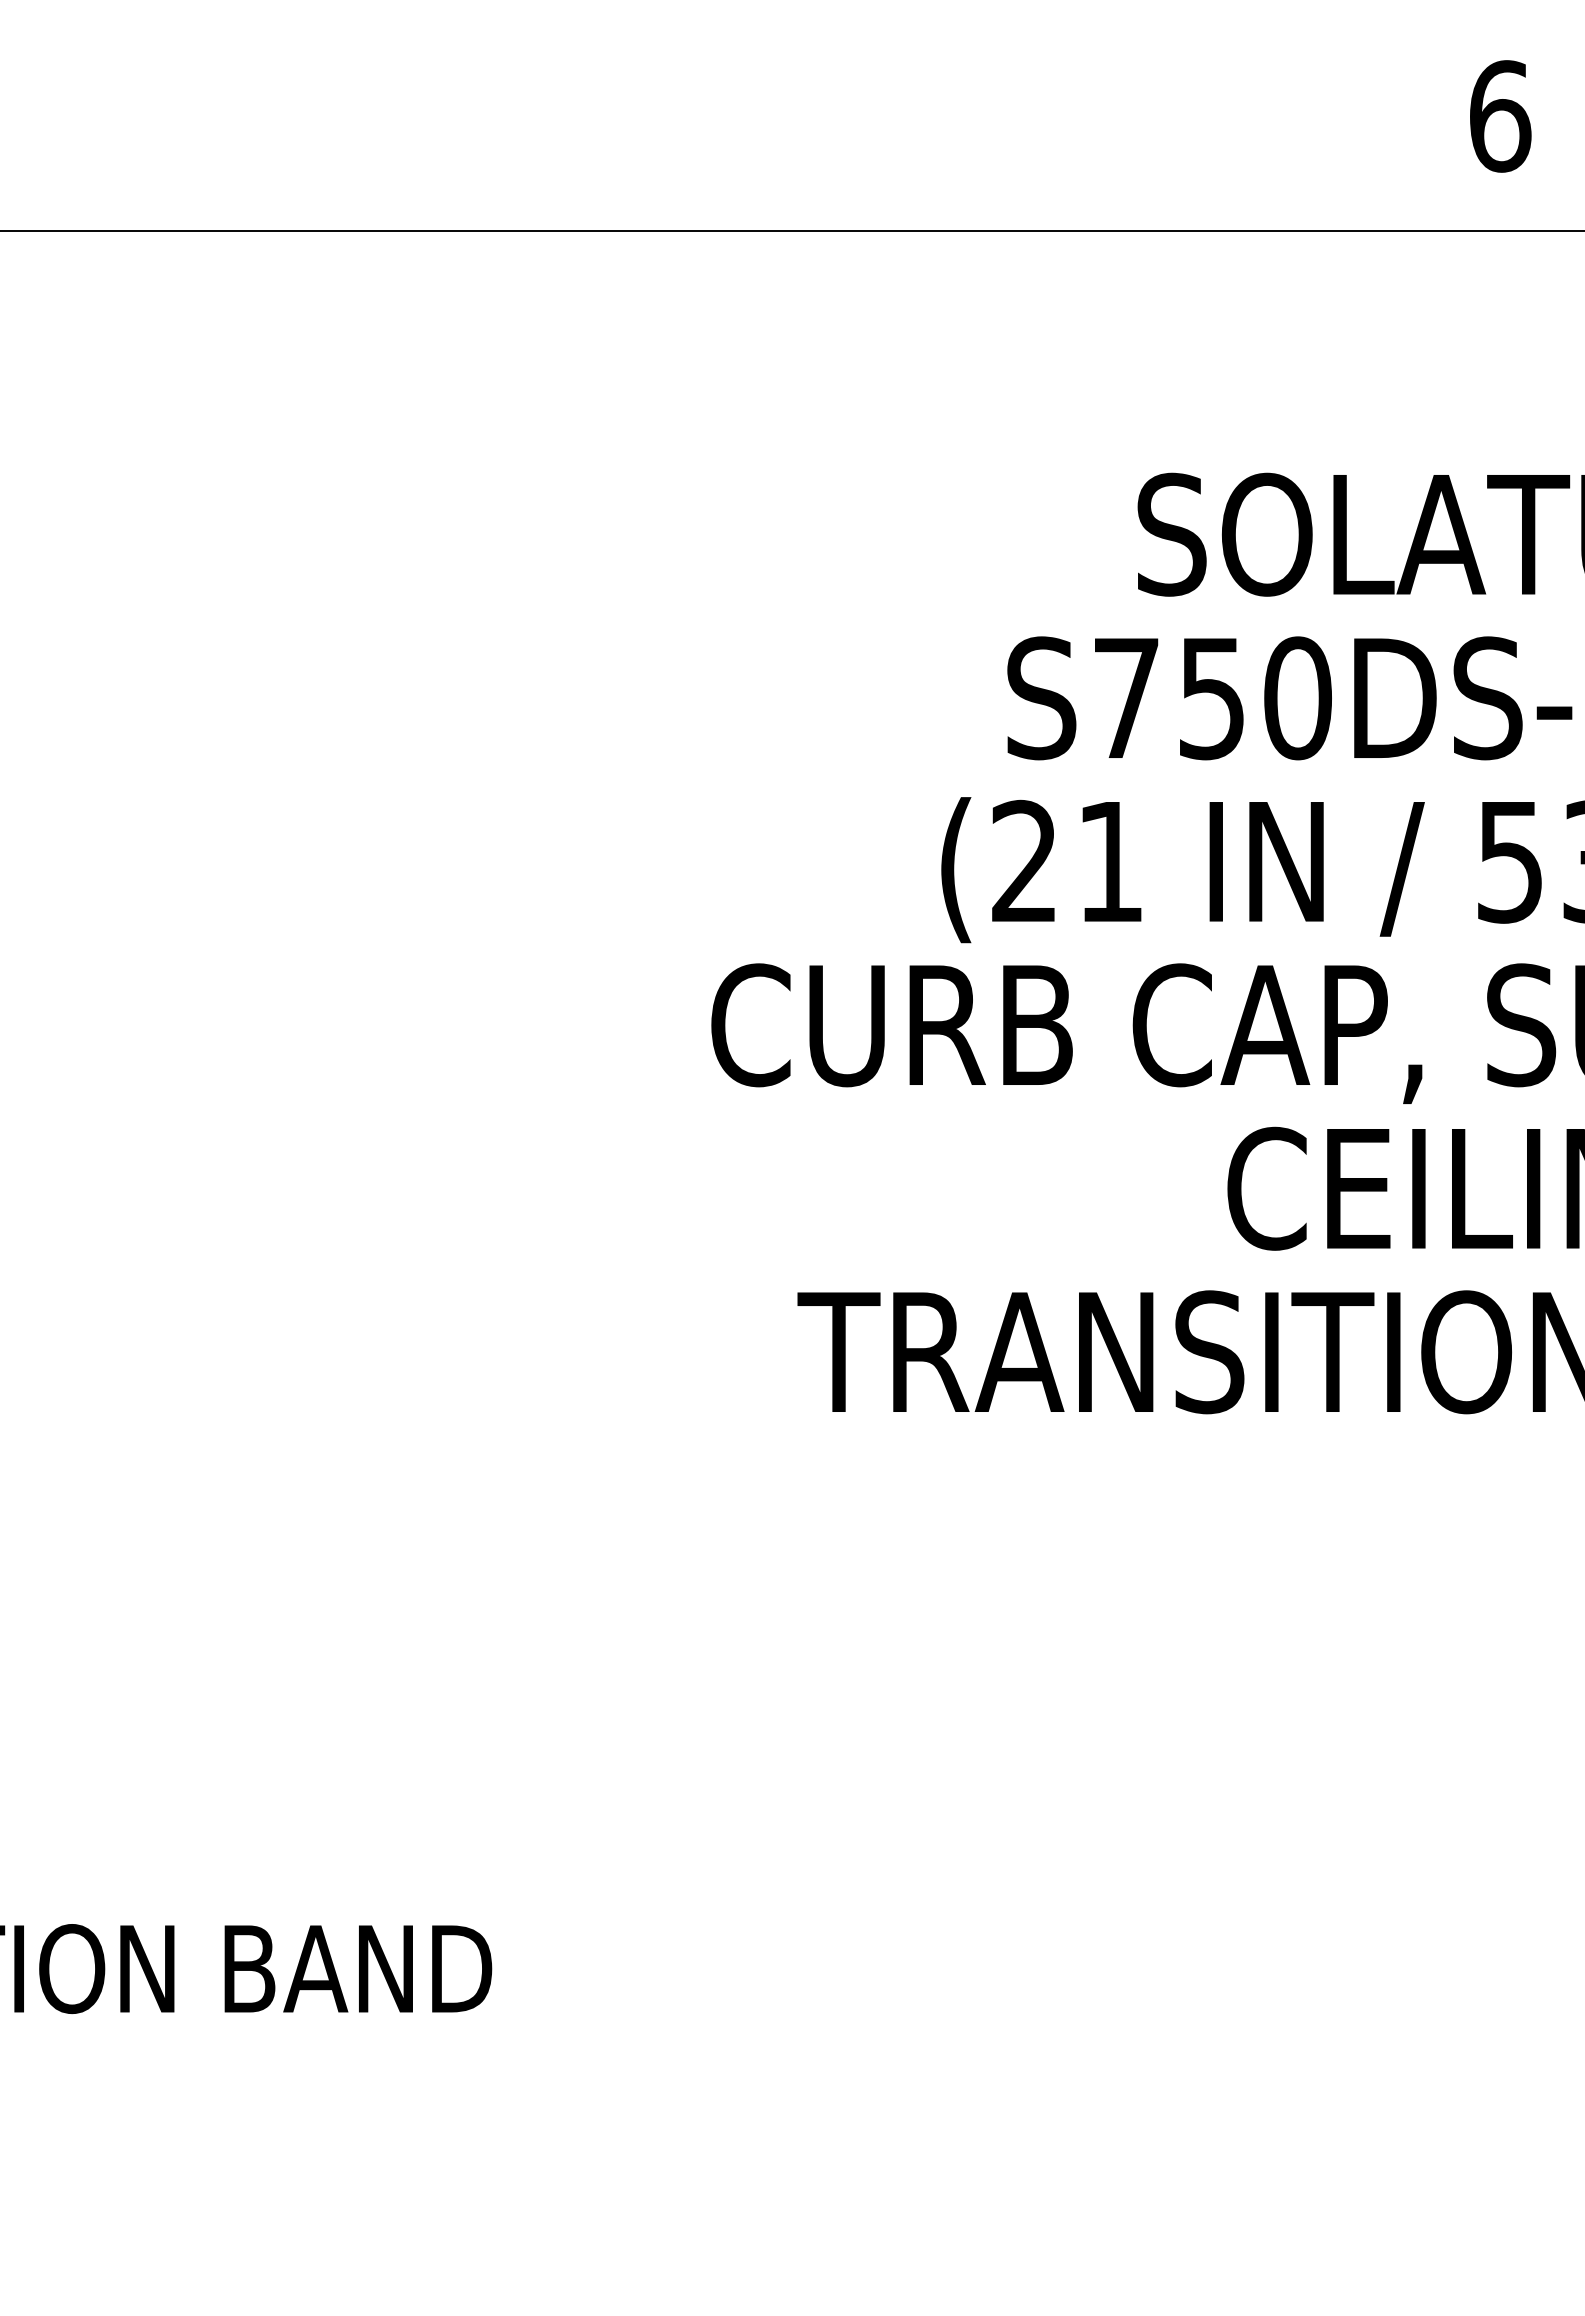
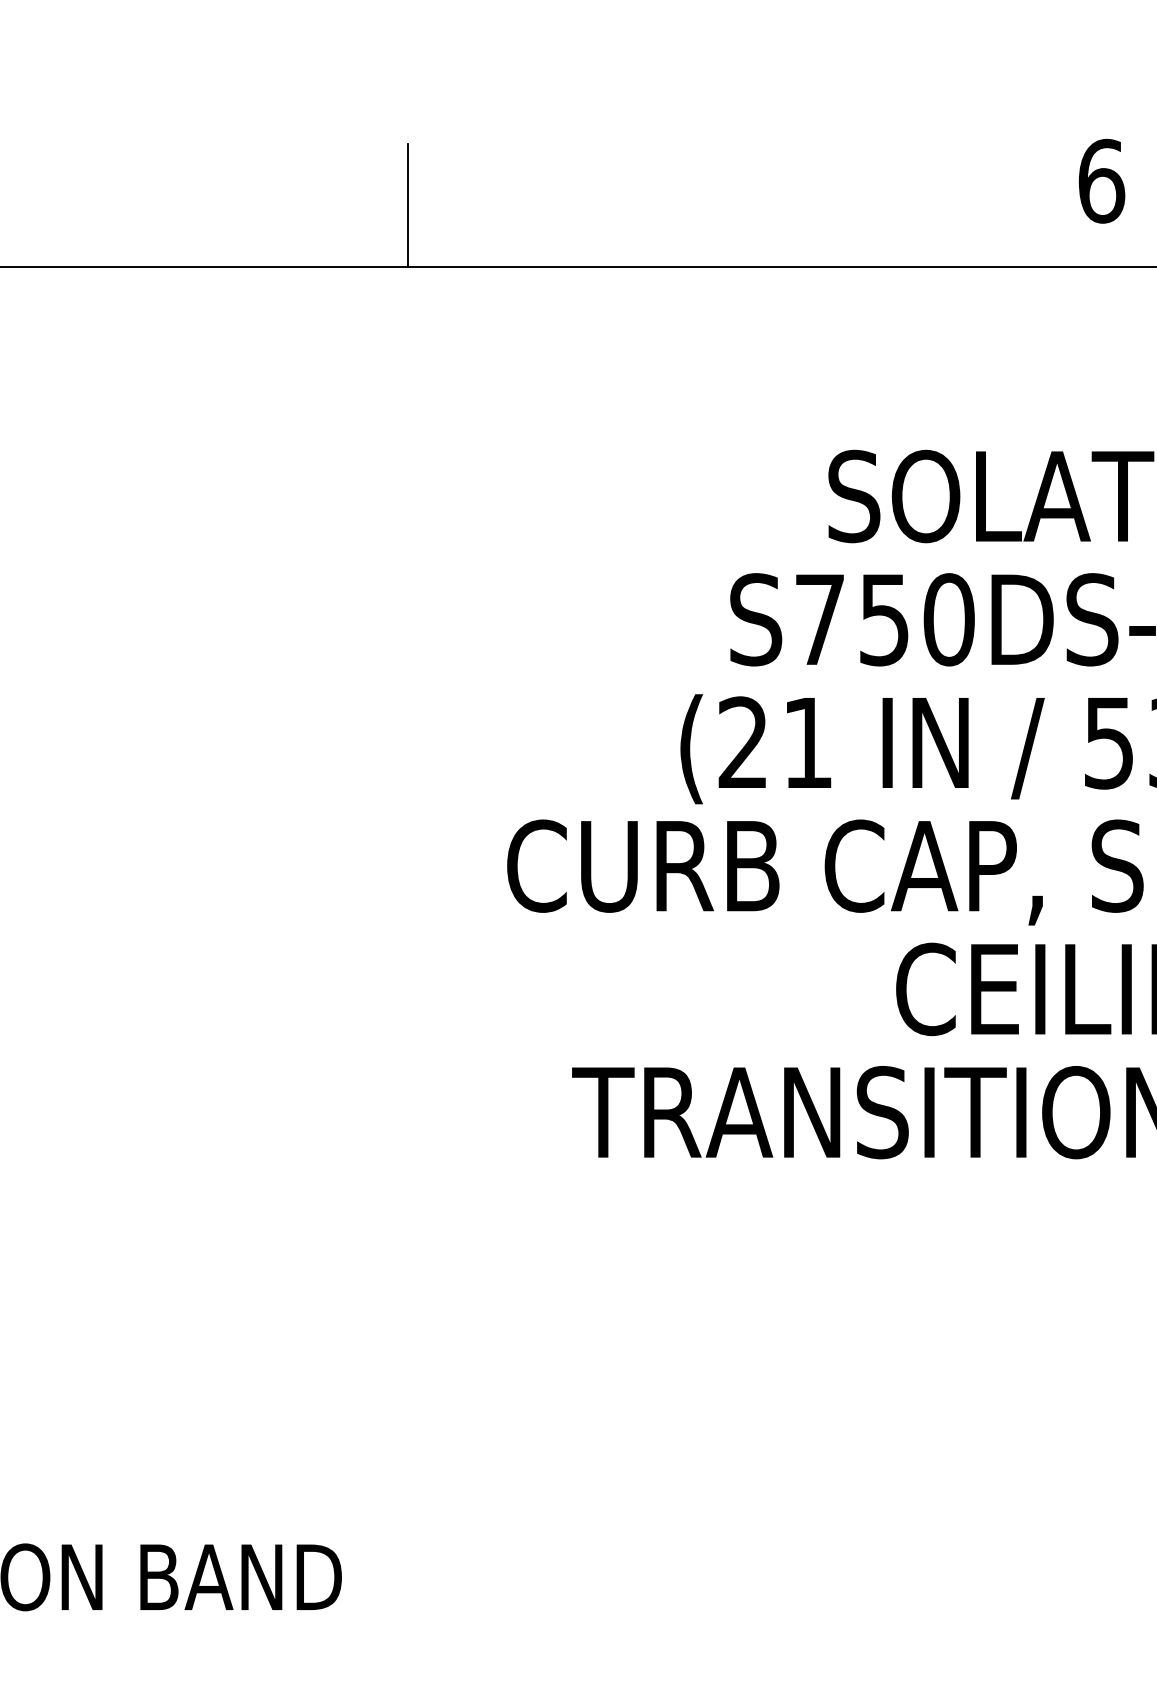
line: (580, 148) -> (408, 205), added

